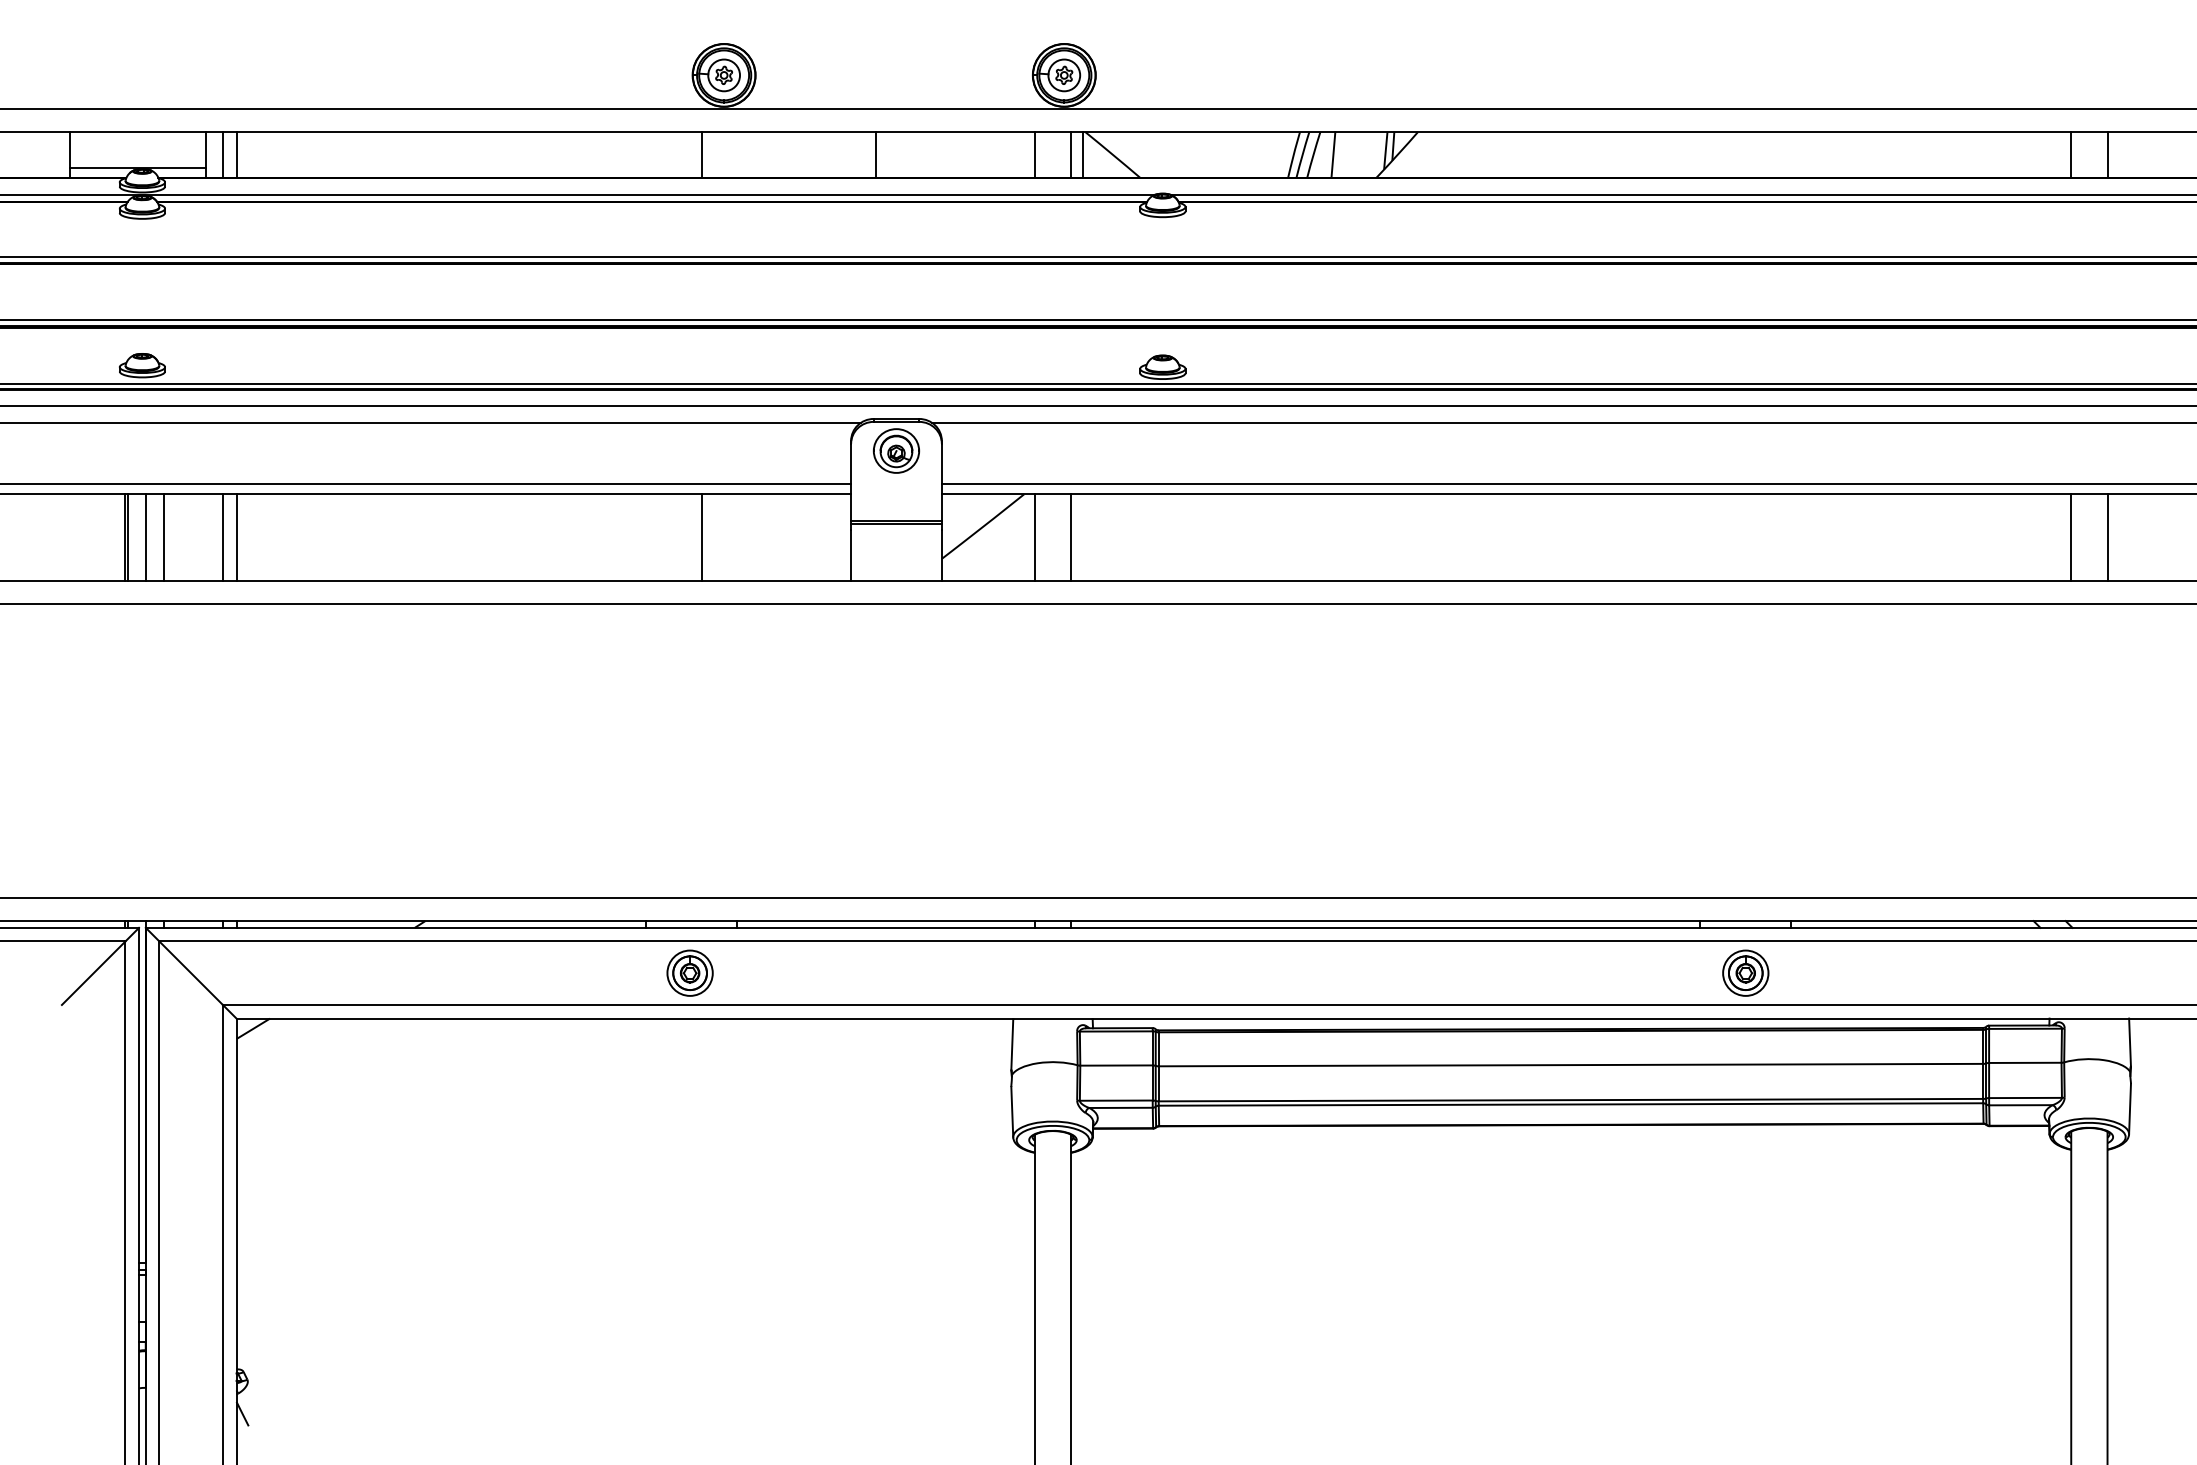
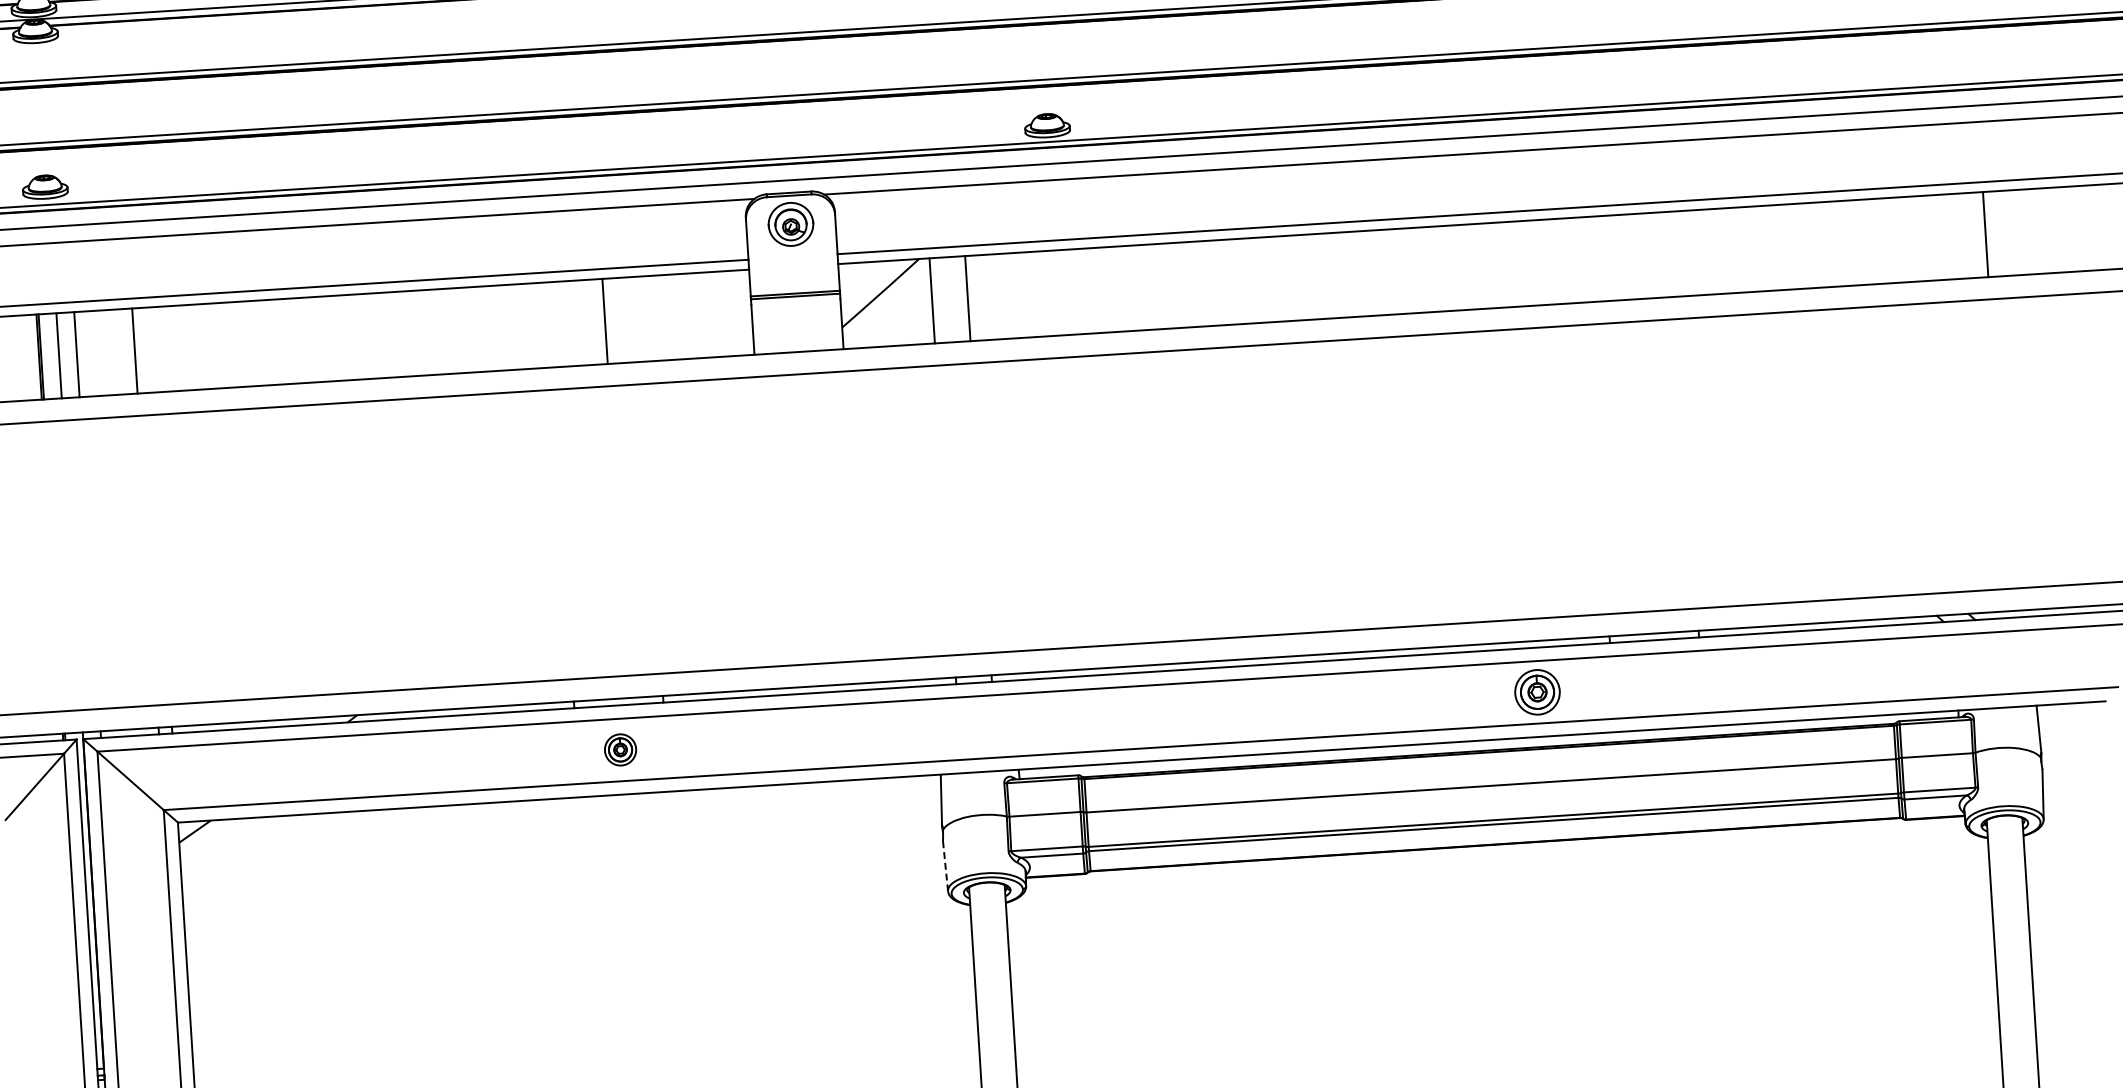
line: (236, 537) -> (148, 350), removed
line: (2071, 537) -> (1950, 236), removed
part: (689, 972) -> (619, 749), size x0.7
part: (1745, 972) -> (1537, 691), moved
line: (1012, 1111) -> (945, 865), solid -> dashed

